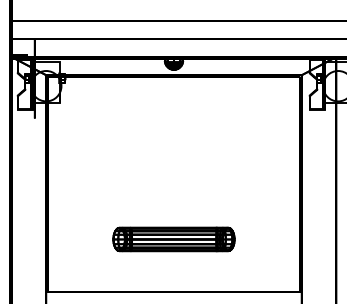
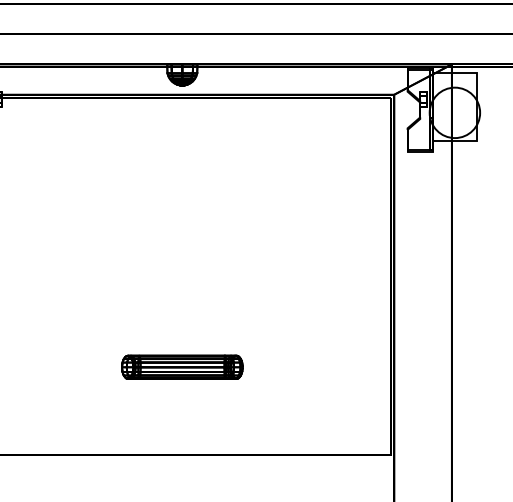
part: (173, 239) -> (181, 367), size x0.6

